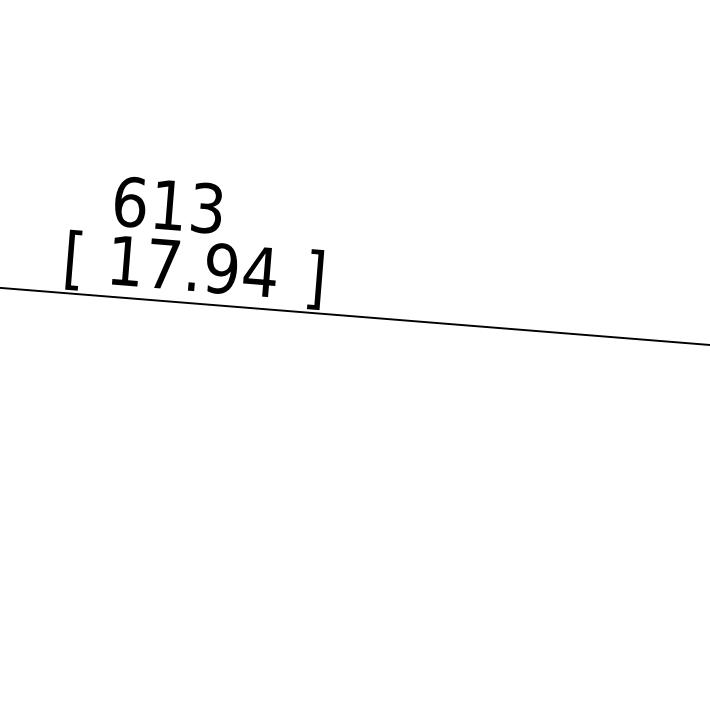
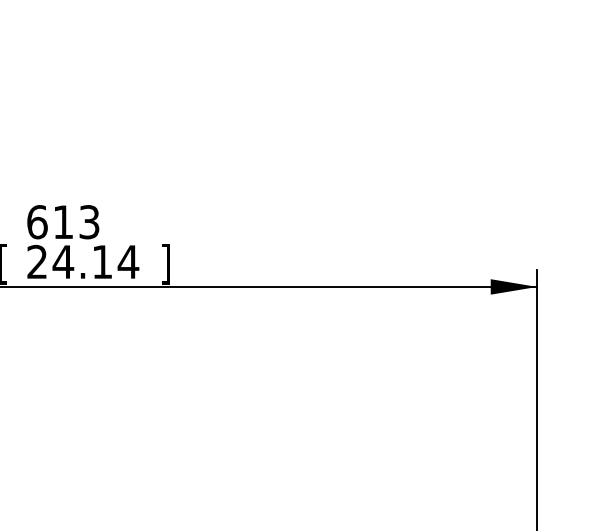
text: (173, 263) -> (69, 261), 17.94 -> 24.14

